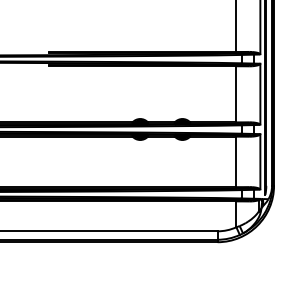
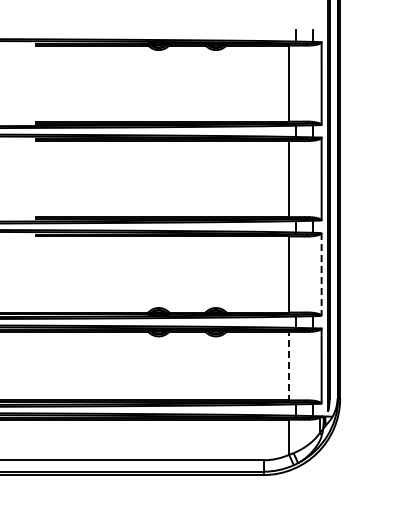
line: (260, 94) -> (321, 274), solid -> dashed
line: (236, 161) -> (289, 365), solid -> dashed

